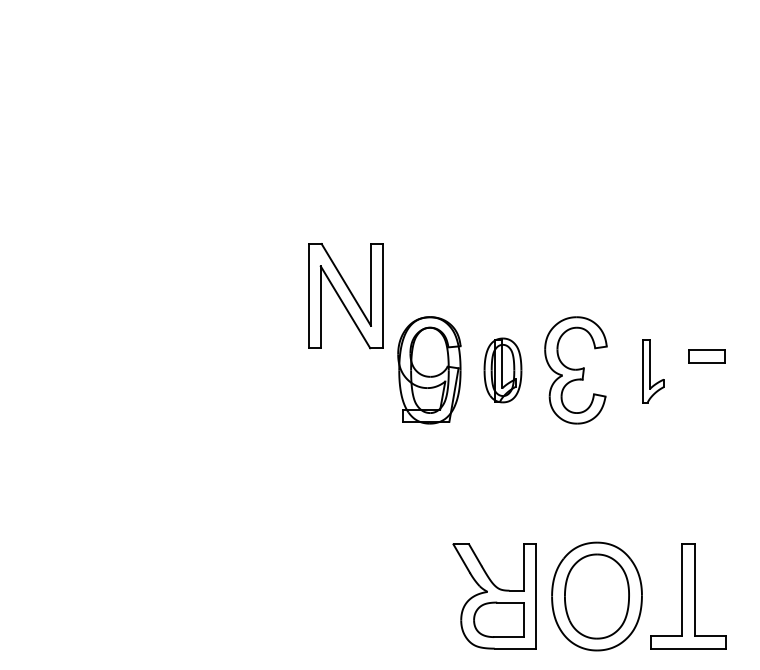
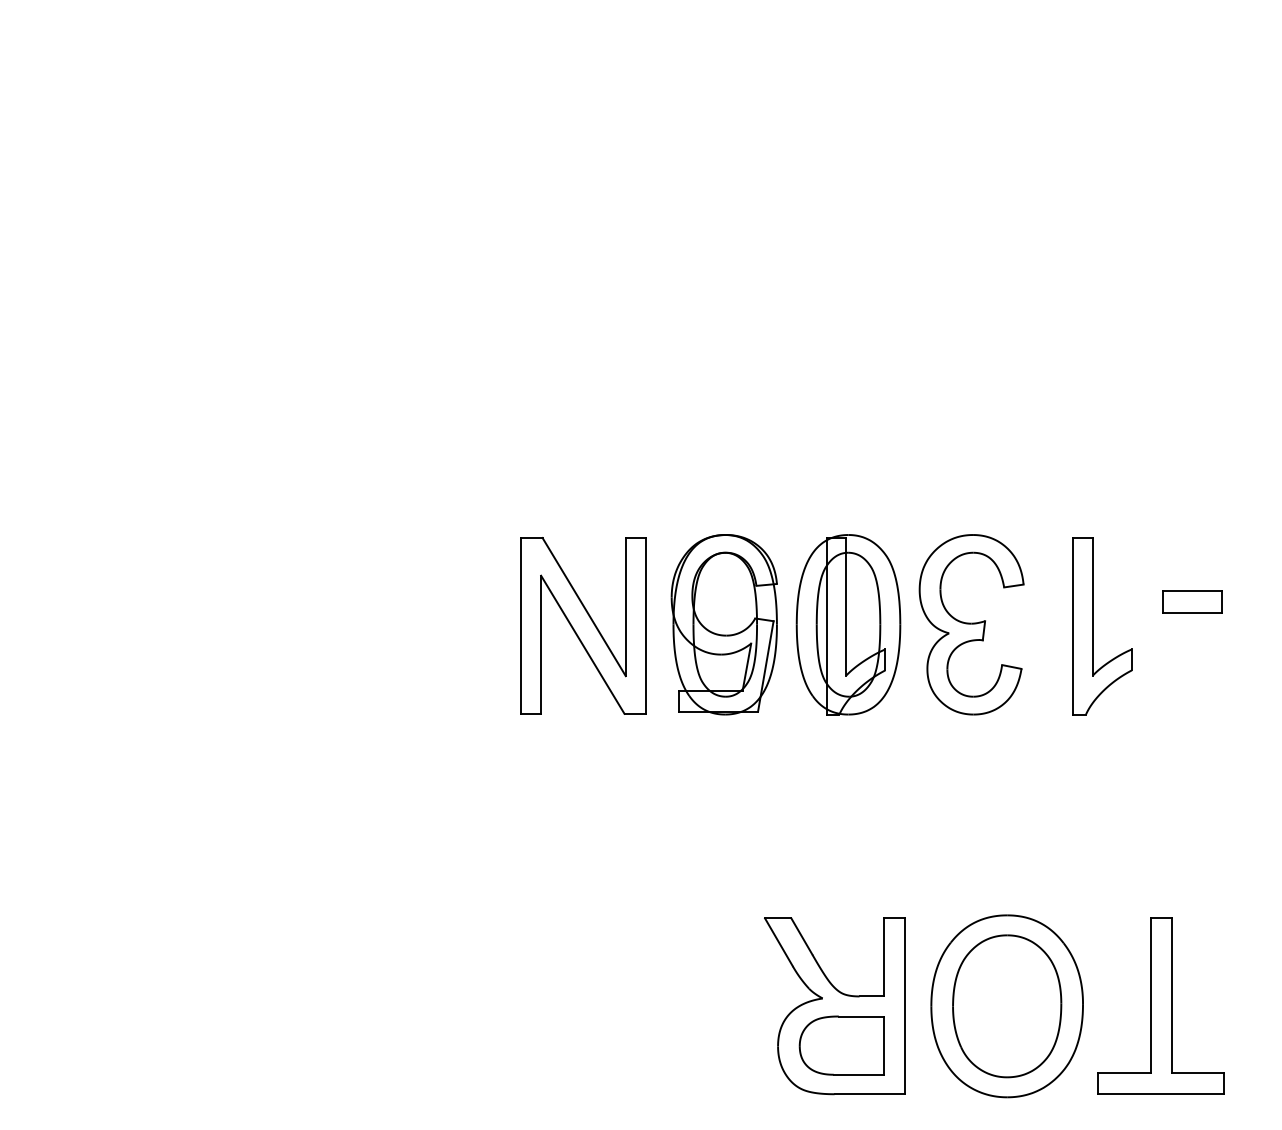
part: (345, 296) -> (582, 626), moved
part: (502, 370) -> (847, 624), size x1.67
part: (653, 371) -> (1102, 626), size x1.67

